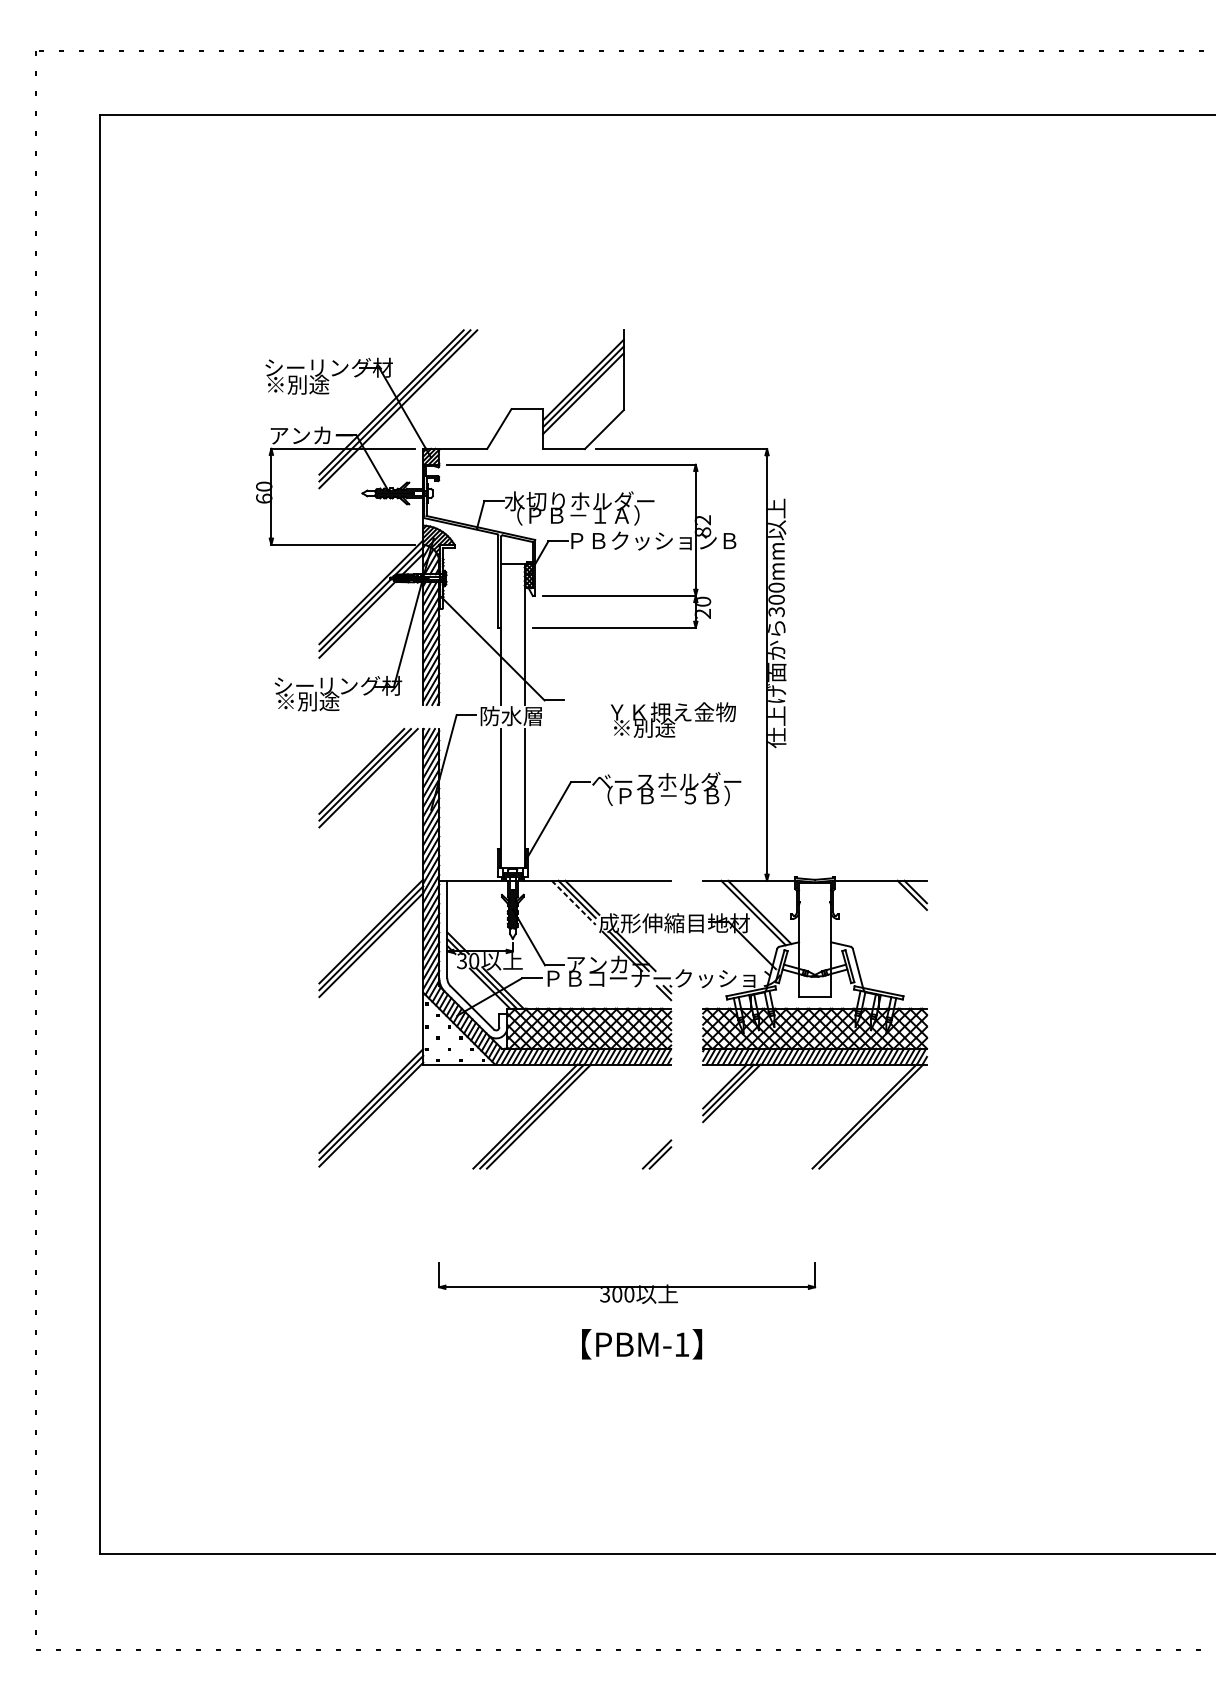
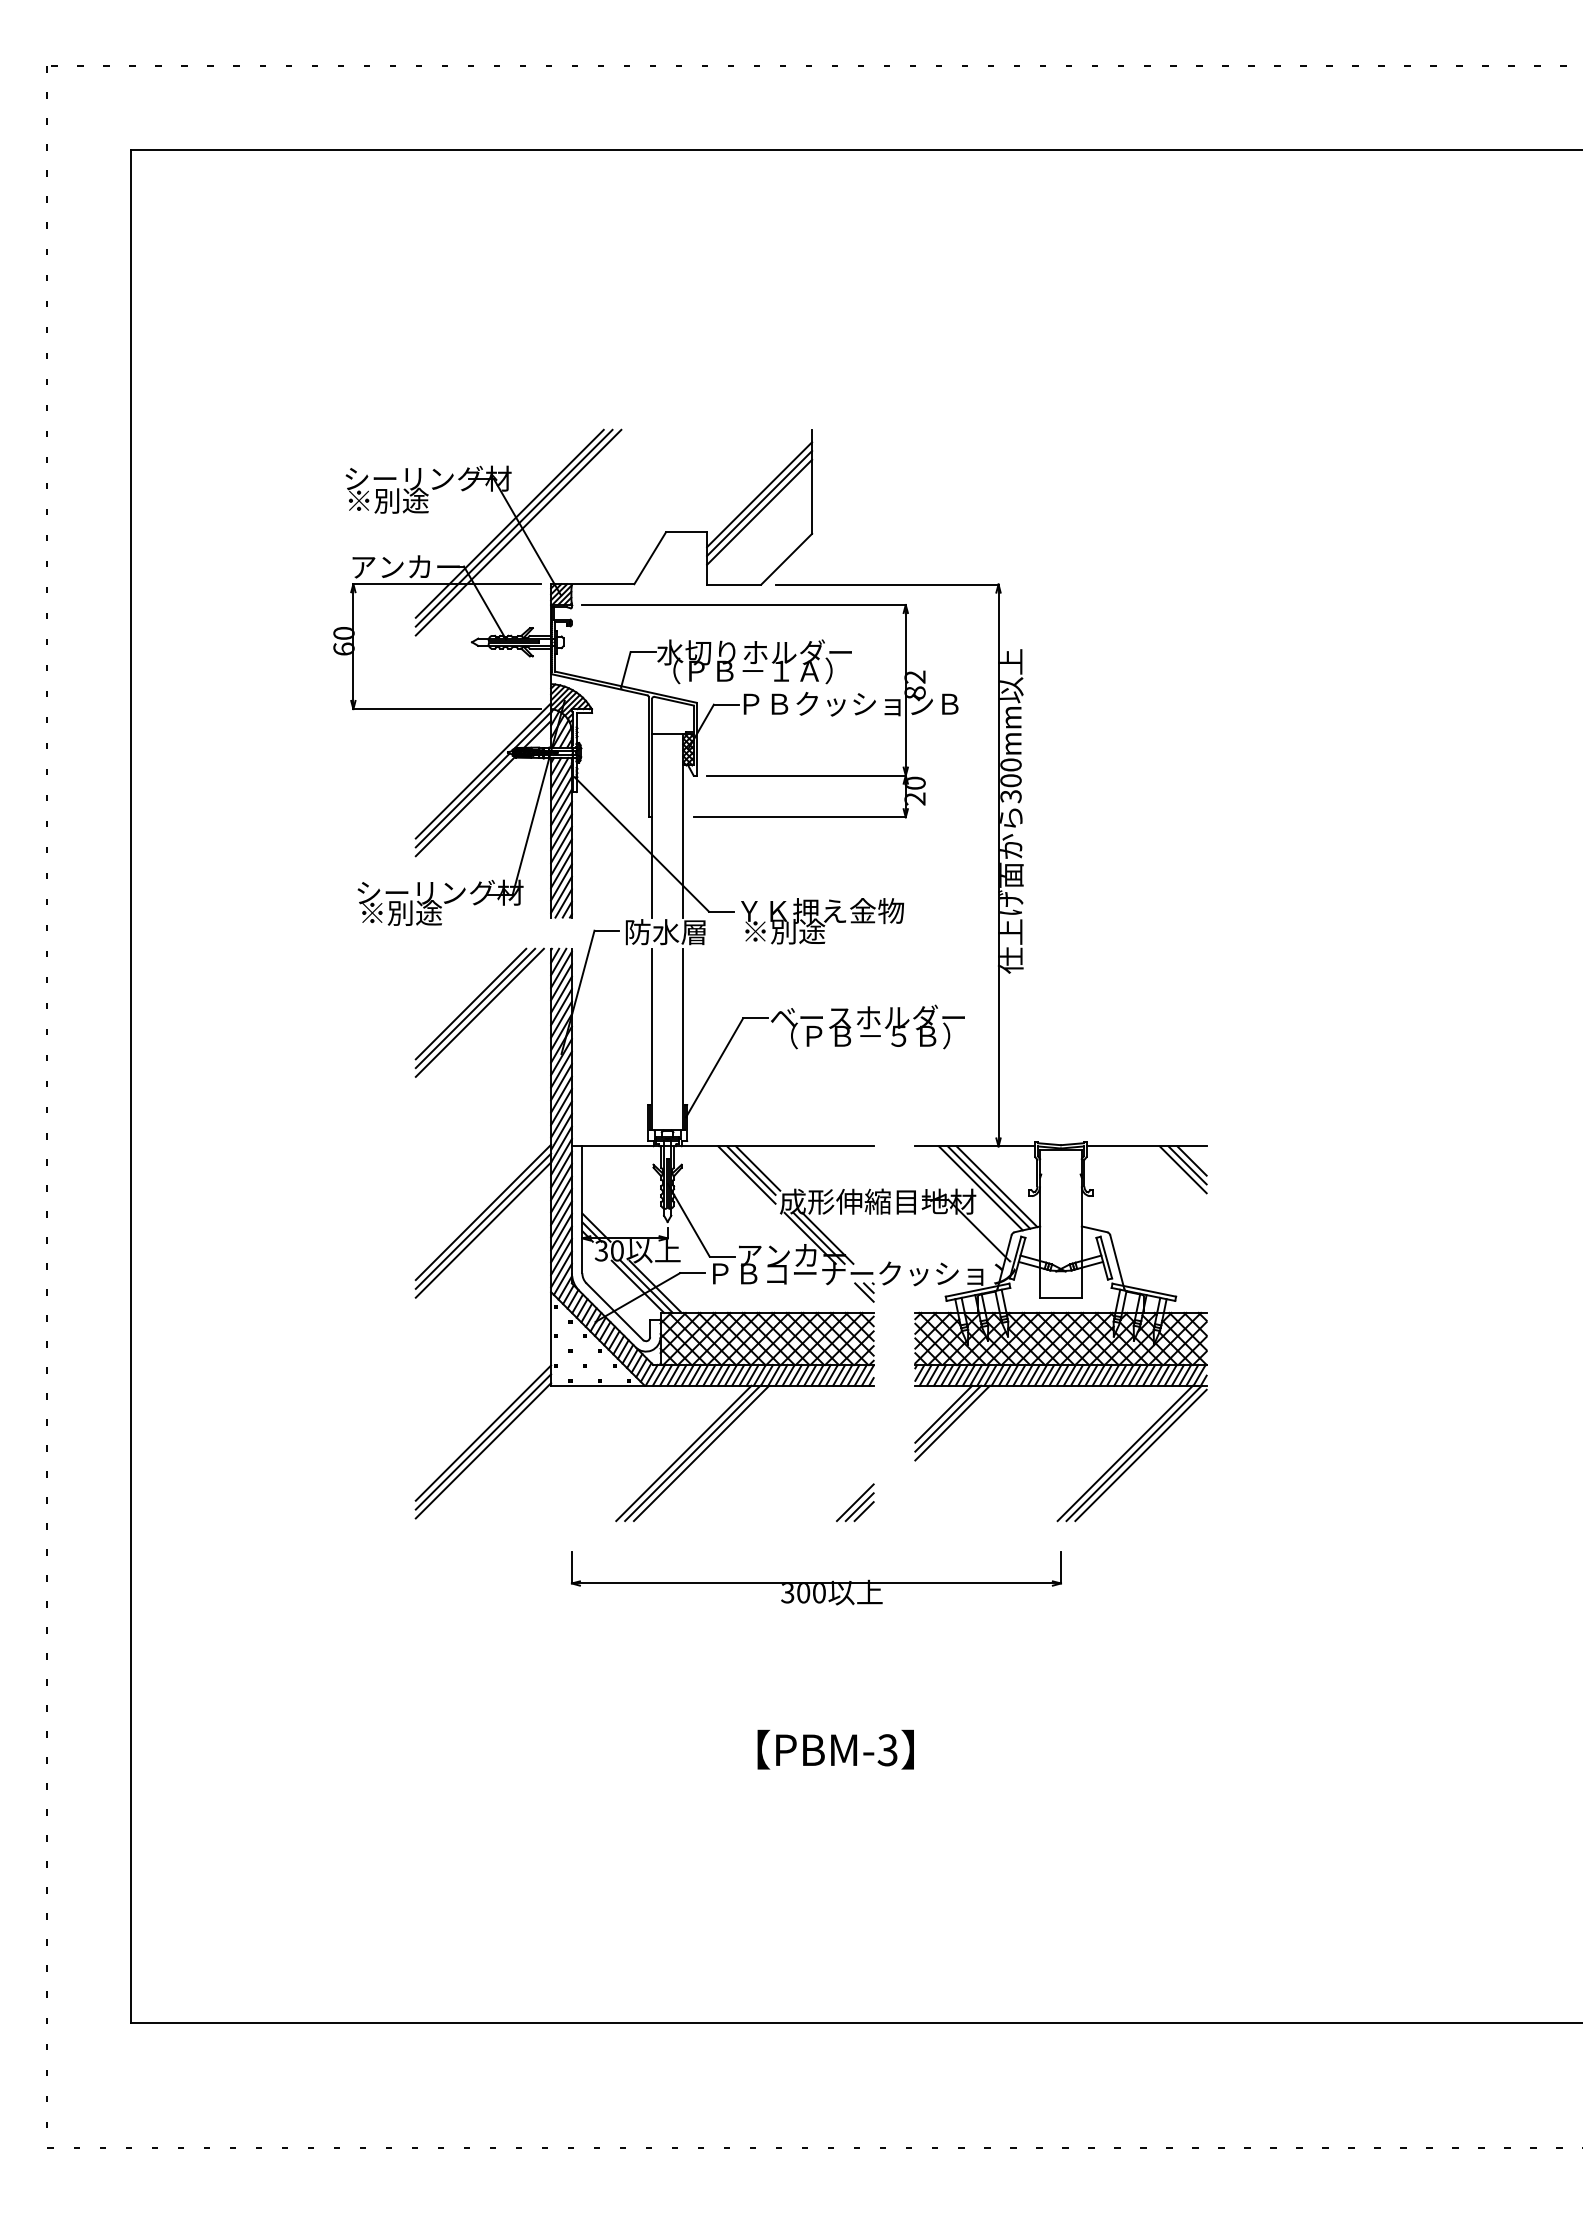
text: (673, 720) -> (822, 921), moved
line: (908, 898) -> (1182, 1169), added
line: (573, 903) -> (746, 1175), dashed -> solid
line: (765, 911) -> (996, 1186), added
line: (876, 1118) -> (1140, 1455), added
line: (663, 1161) -> (863, 1511), added
part: (626, 1283) -> (815, 1578), moved
text: (681, 1344) -> (887, 1750), PBM-1 -> PBM-3

